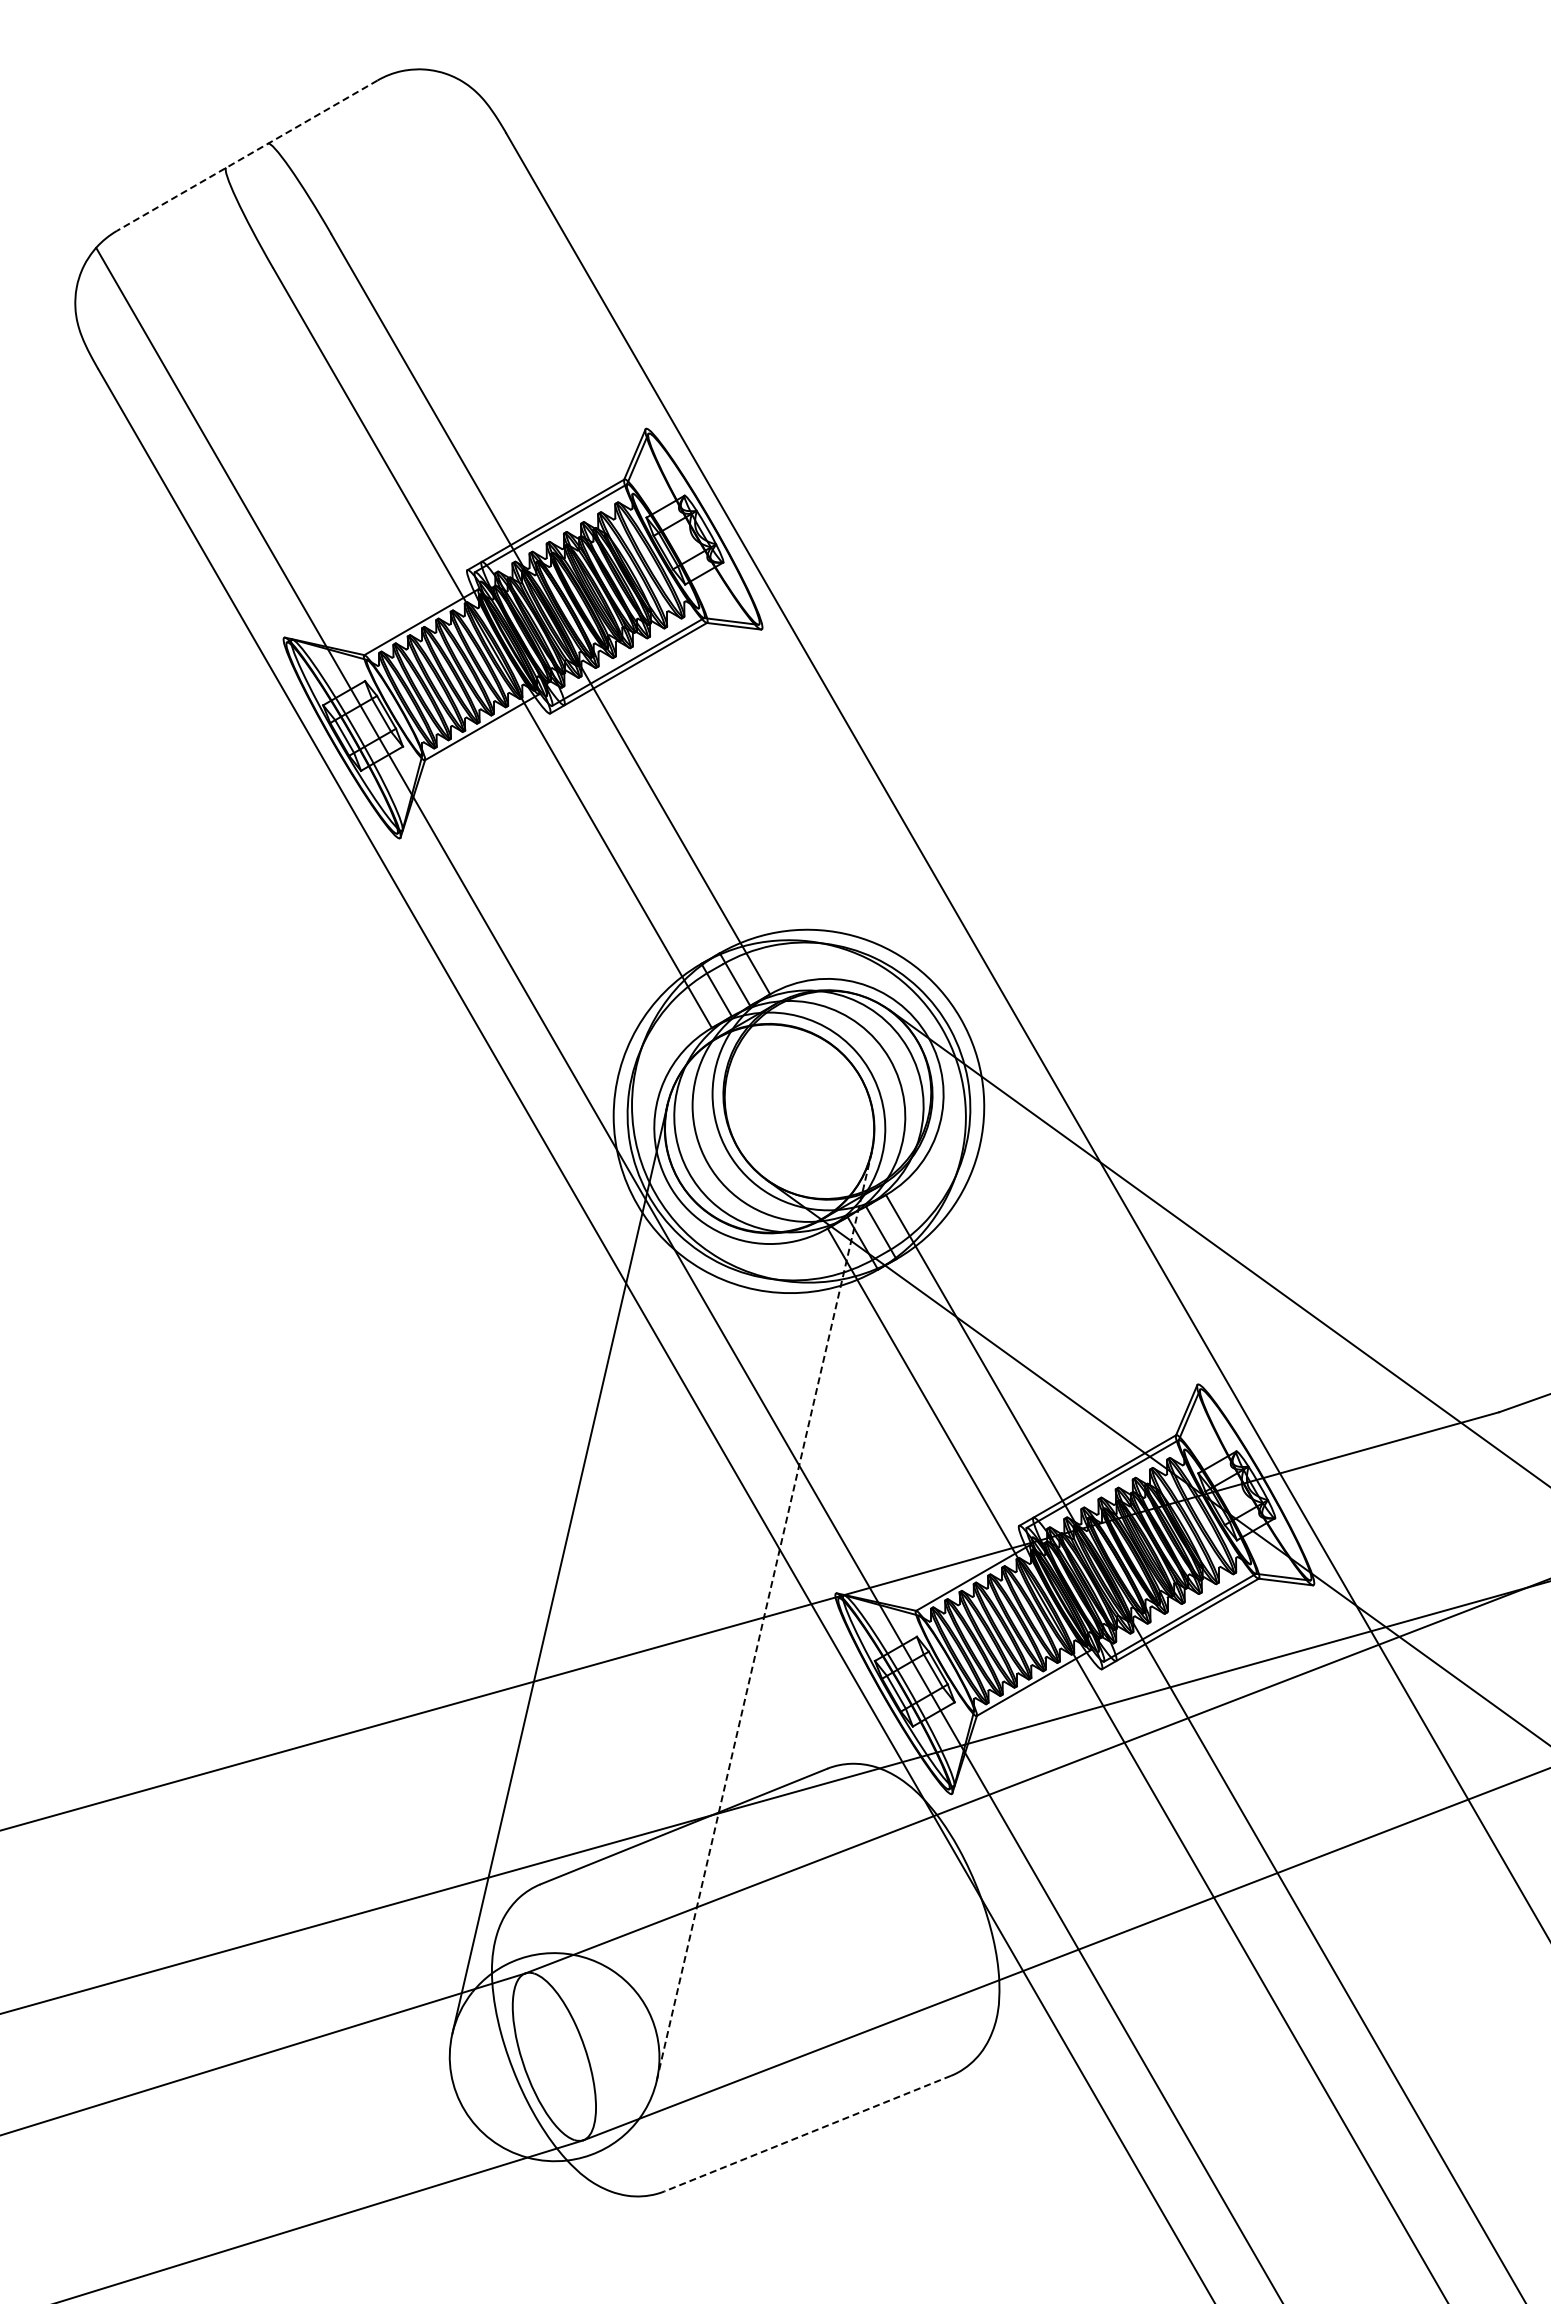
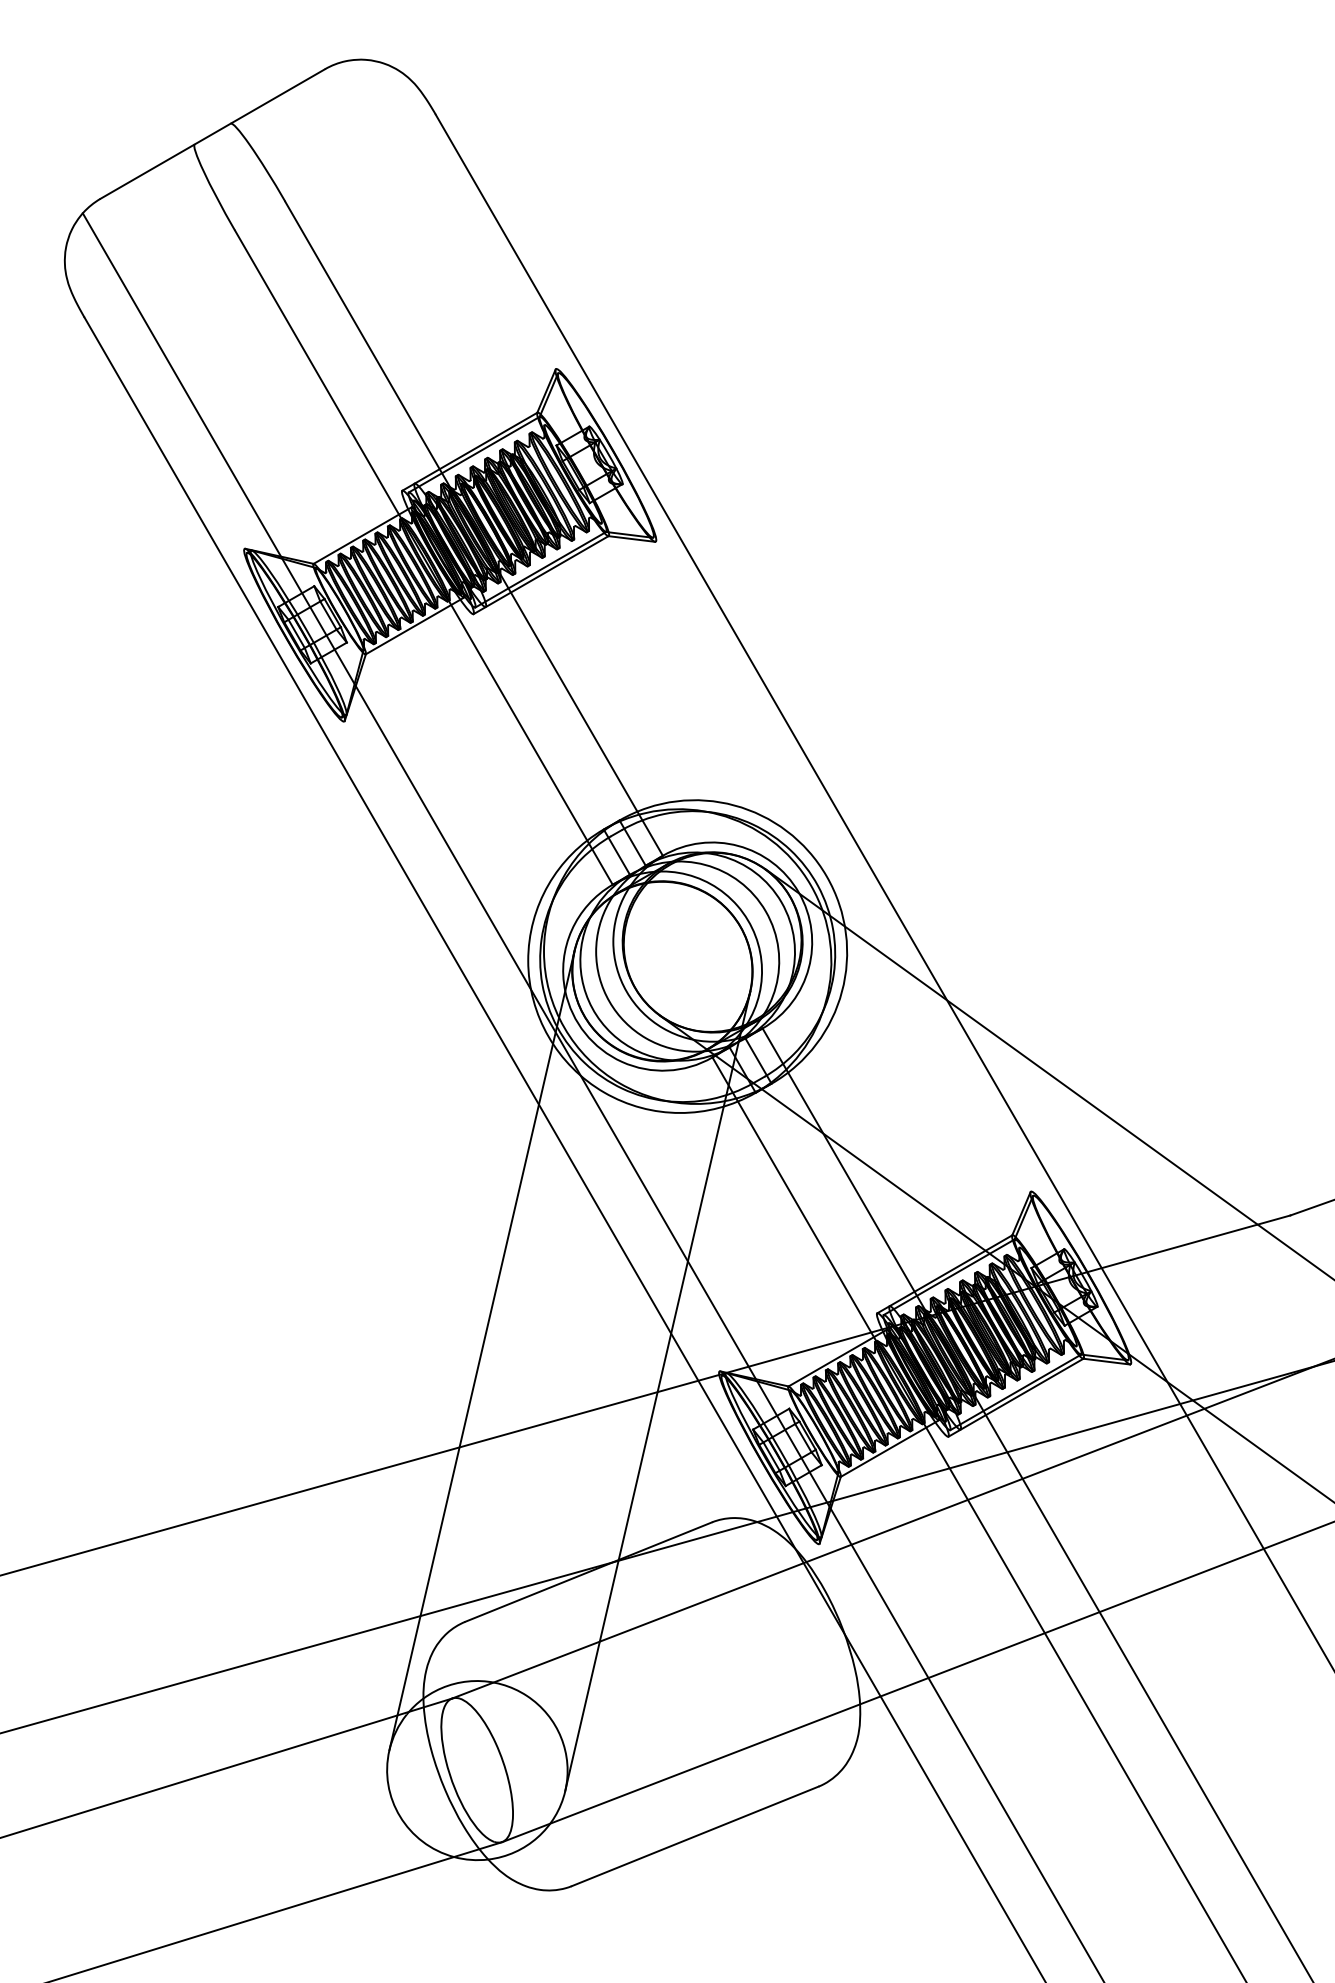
line: (246, 156) -> (212, 134), dashed -> solid
line: (764, 1616) -> (658, 1391), dashed -> solid
line: (807, 2133) -> (695, 1836), dashed -> solid

